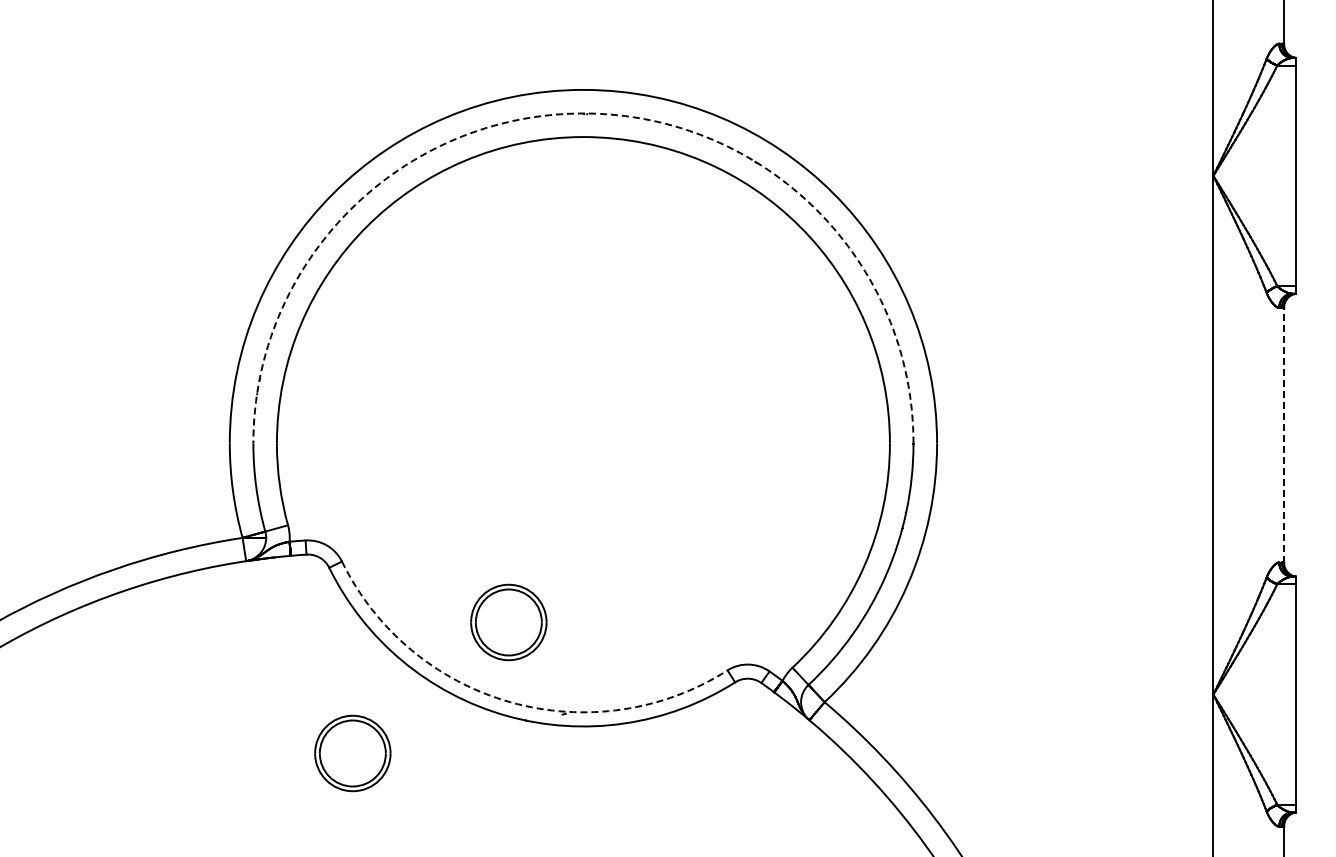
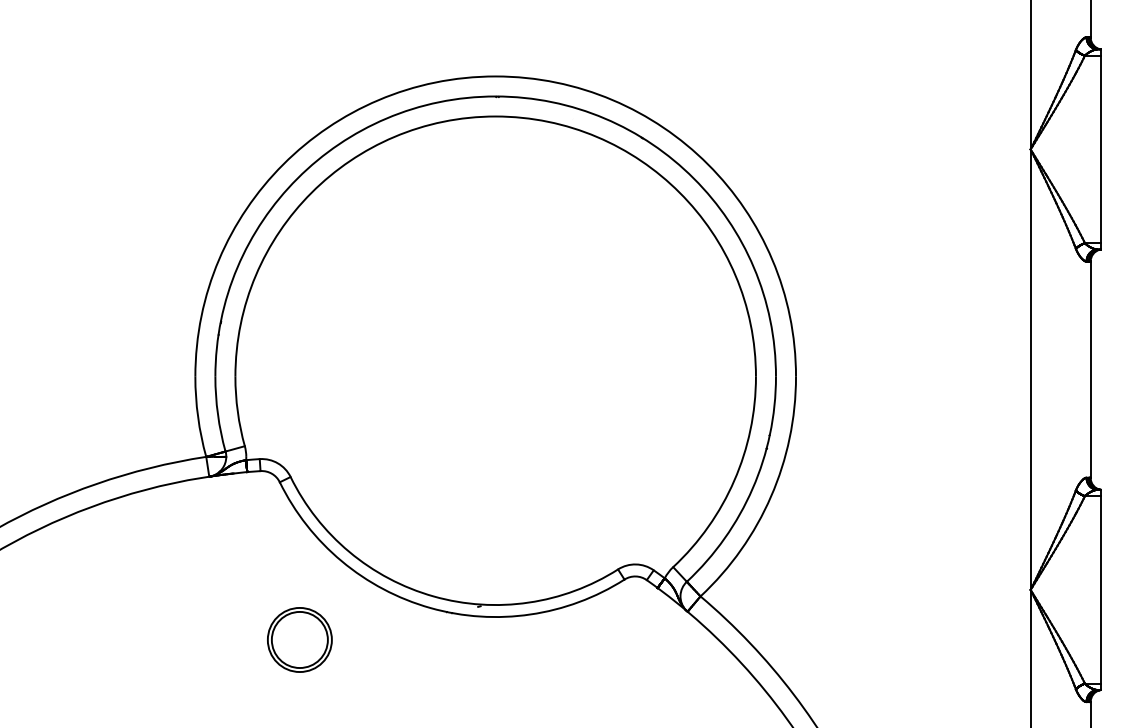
arc: (583, 113) -> (495, 96), dashed -> solid
line: (1284, 435) -> (1091, 369), dashed -> solid
part: (508, 622) -> (432, 528), removed
arc: (510, 702) -> (433, 596), dashed -> solid

